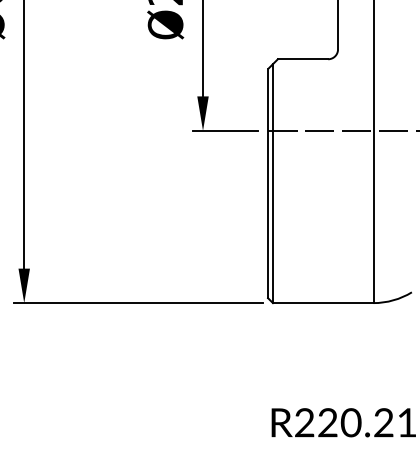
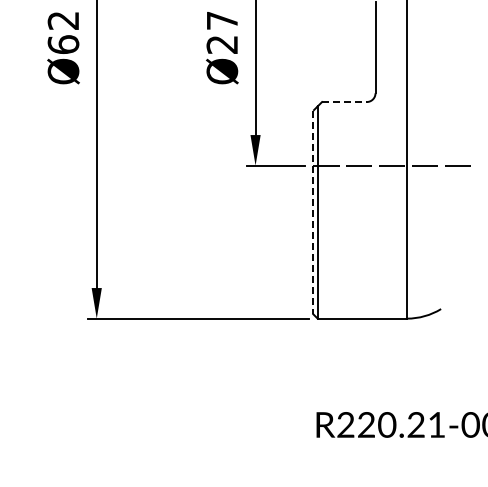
line: (303, 59) -> (344, 102), solid -> dashed
line: (268, 183) -> (313, 212), solid -> dashed

